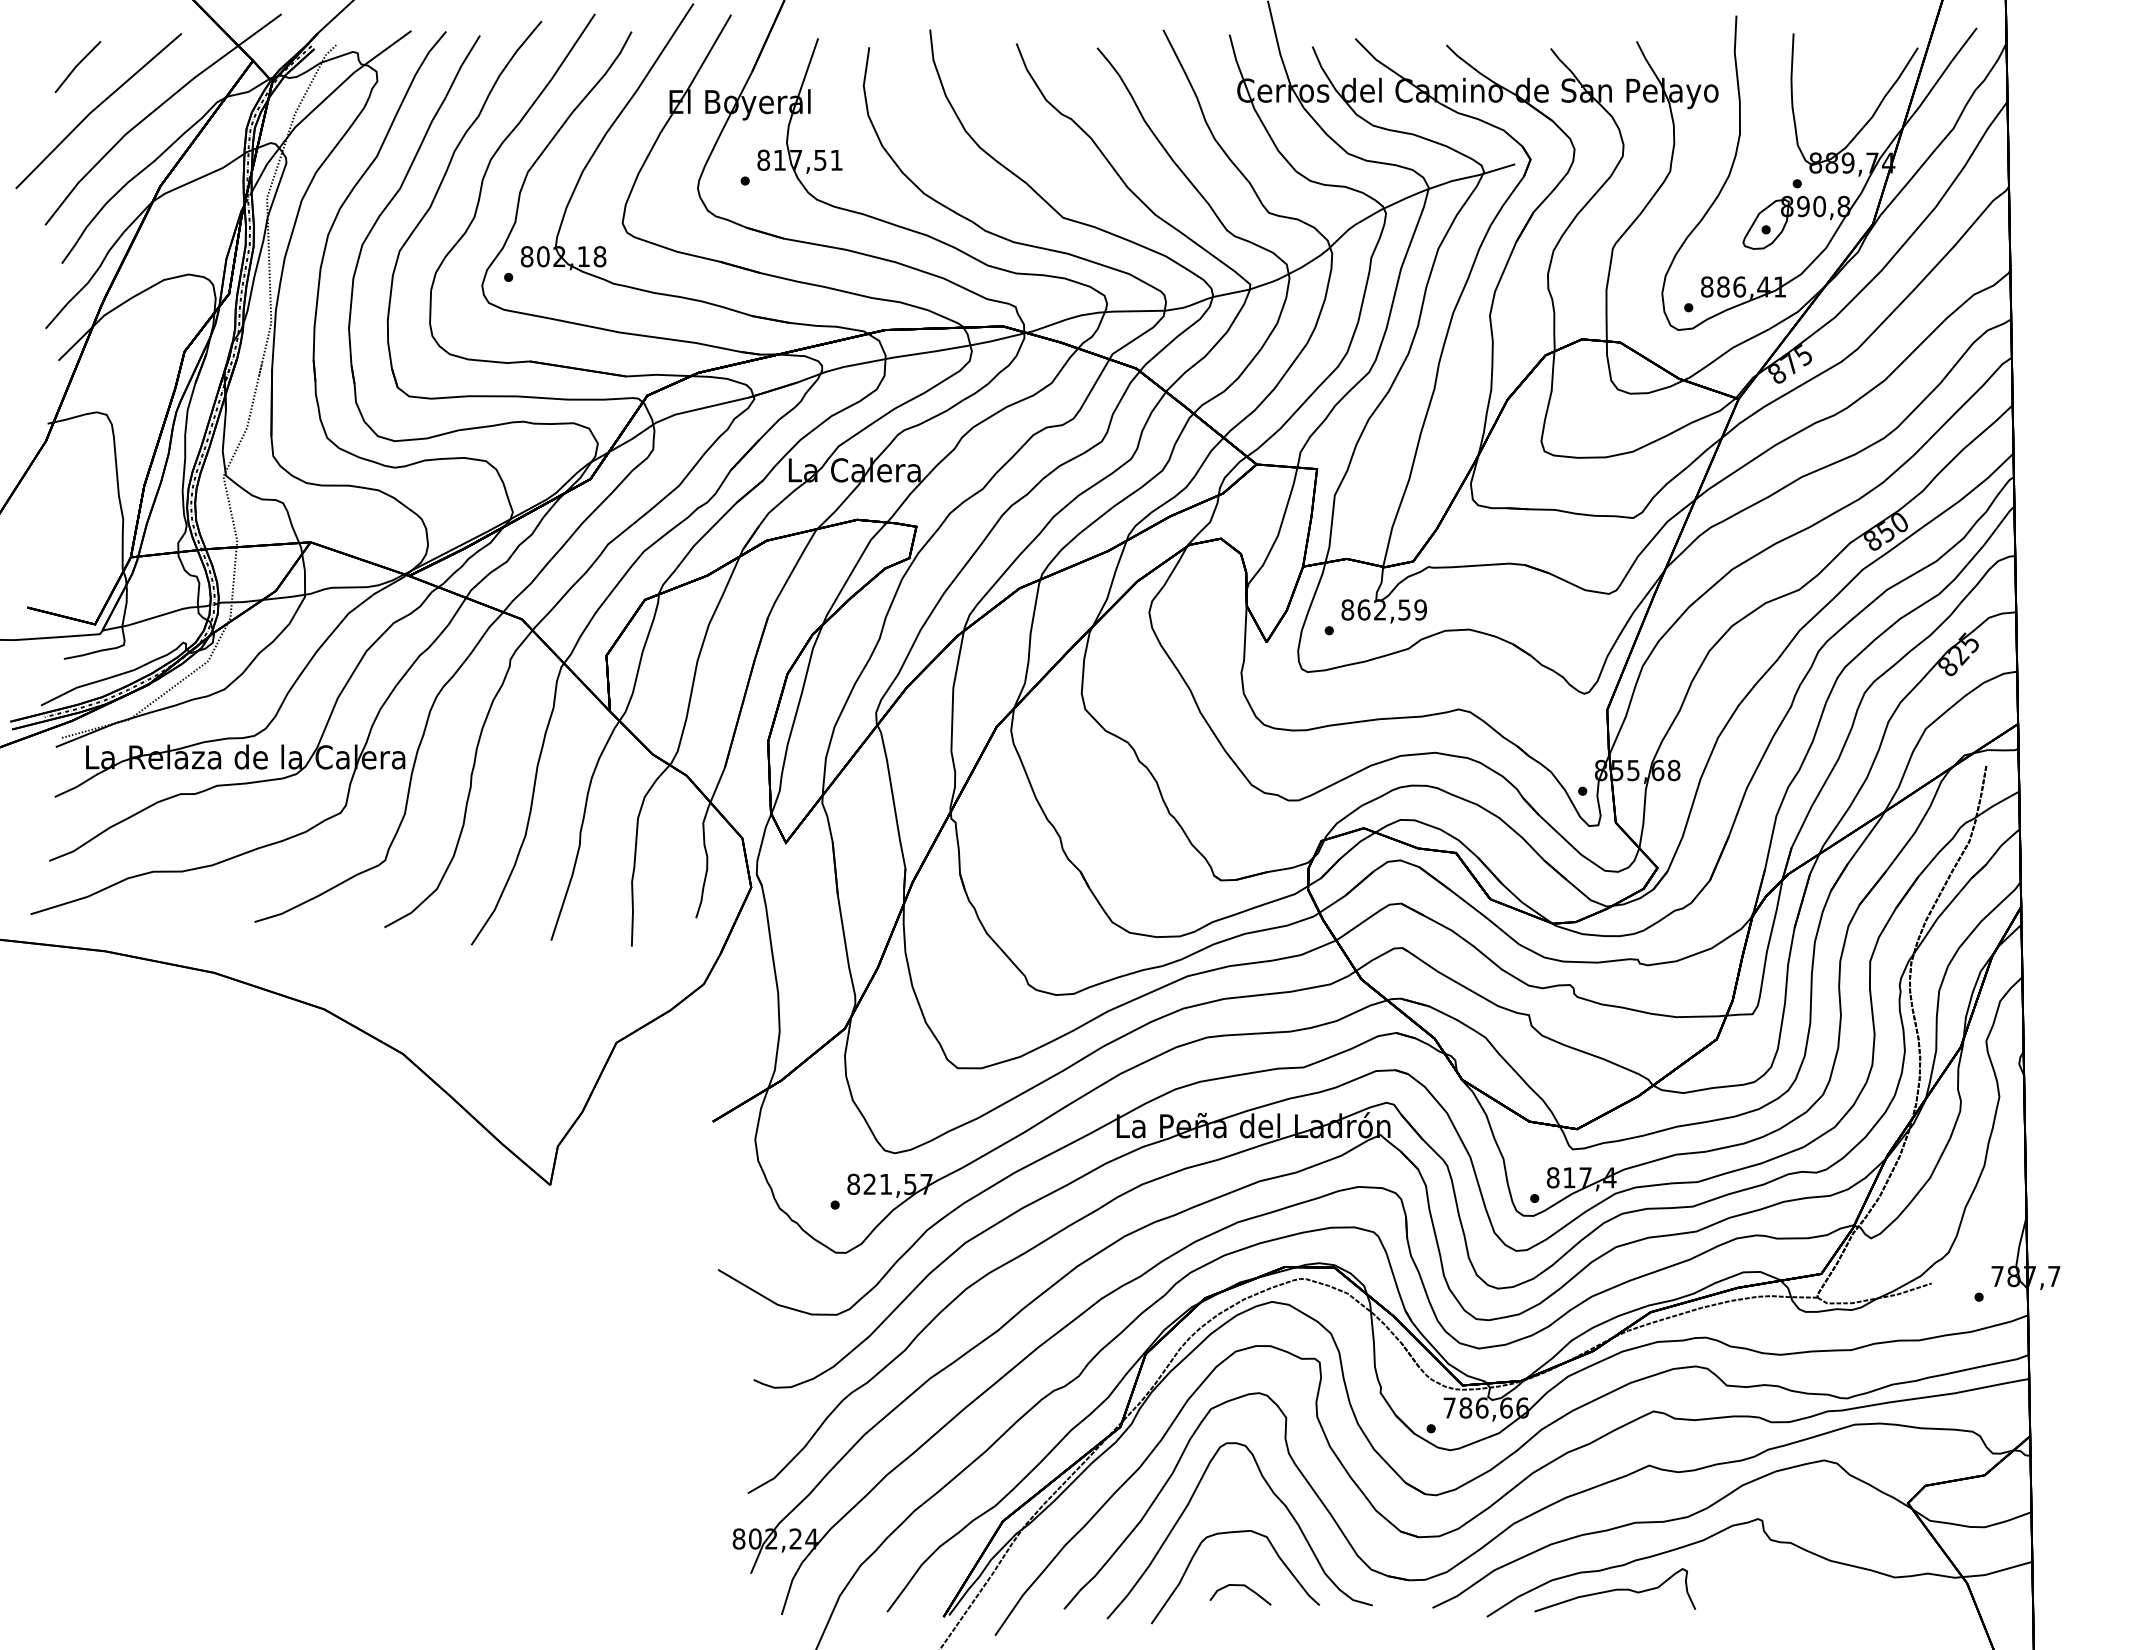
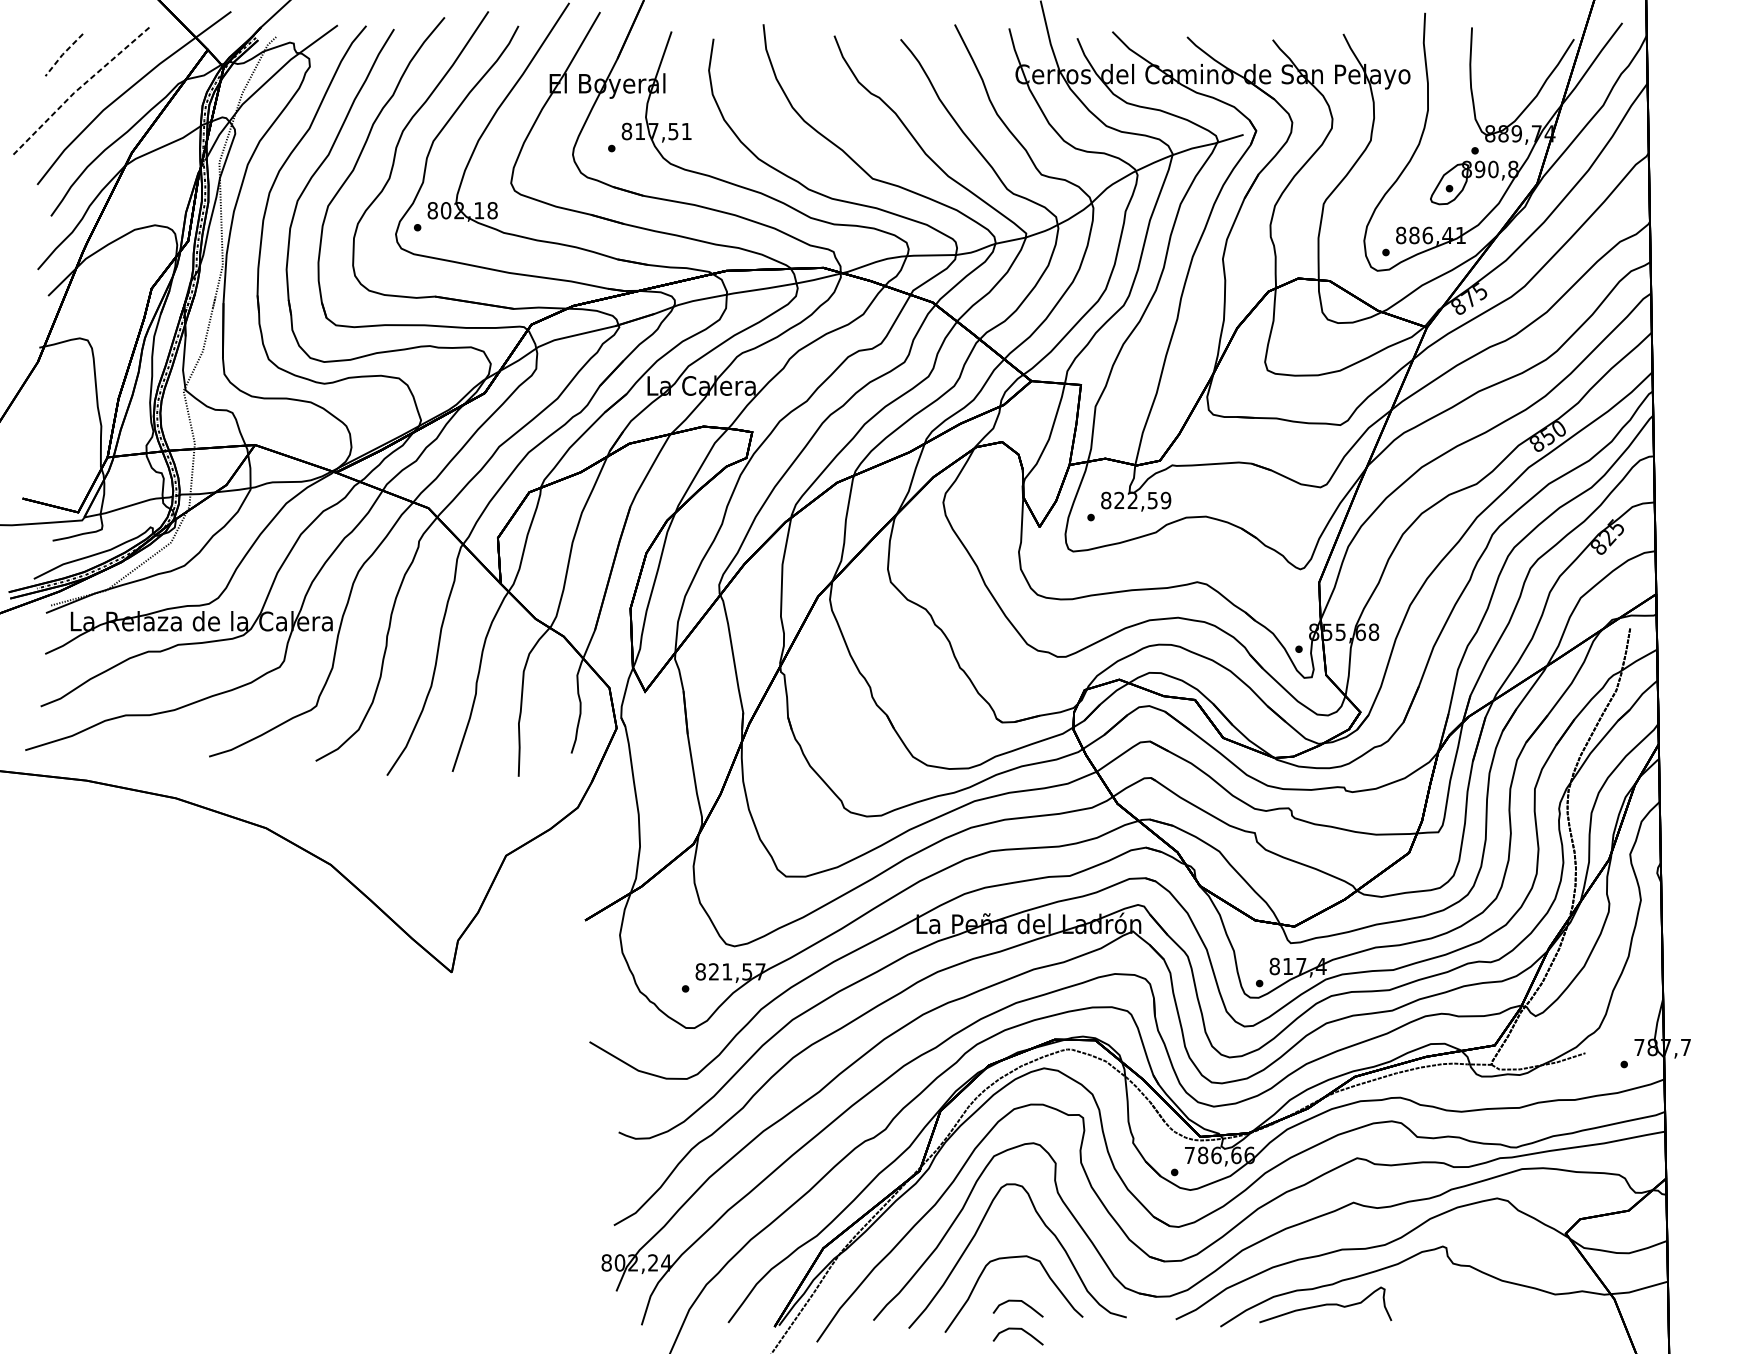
line: (76, 66) -> (63, 54), solid -> dashed
line: (95, 108) -> (78, 89), solid -> dashed
text: (1363, 609) -> (1119, 500), 862,59 -> 822,59
curve: (1240, 1620) -> (1018, 1329), added

